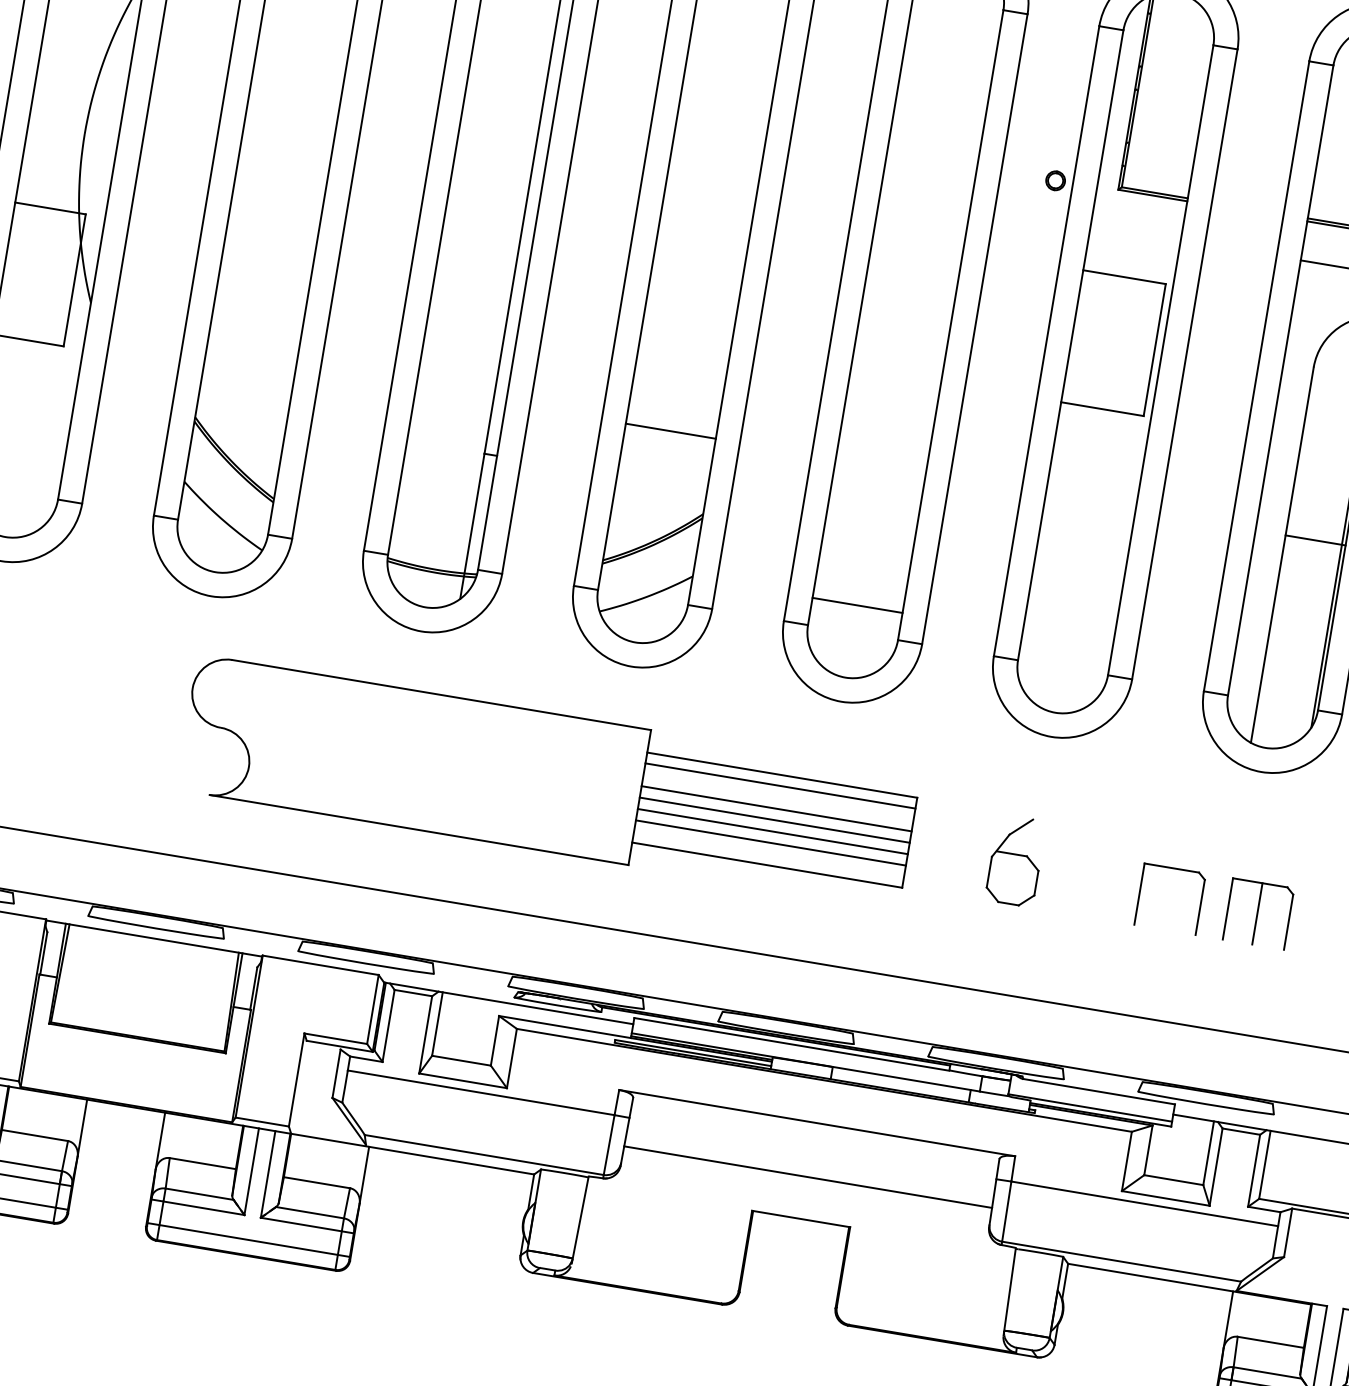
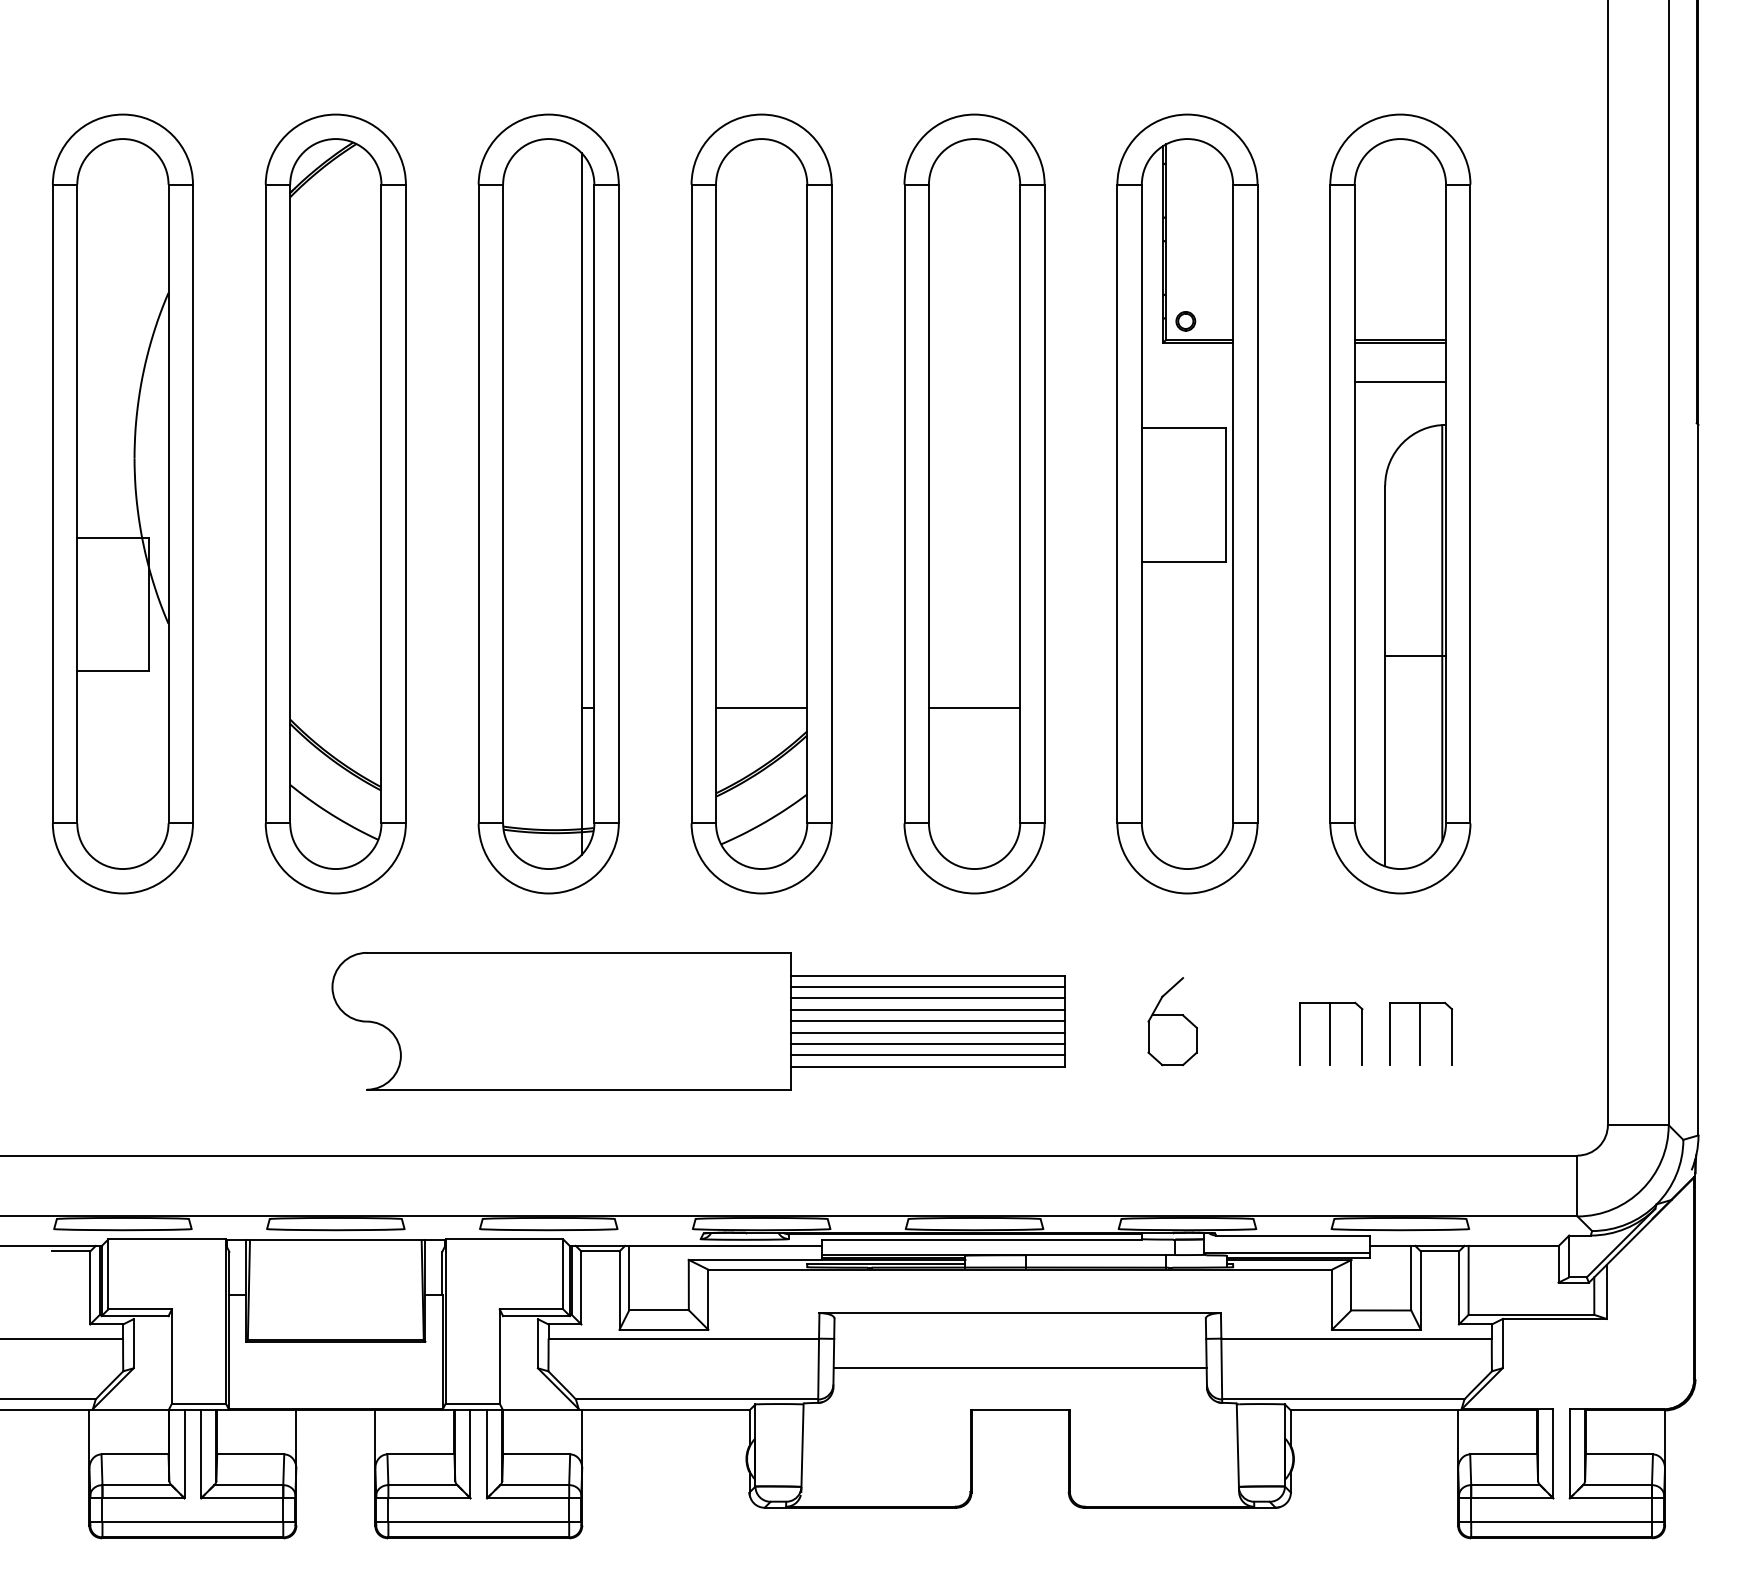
part: (1055, 180) -> (1185, 321), moved
line: (670, 430) -> (761, 707), moved
line: (857, 605) -> (974, 707), moved
line: (778, 797) -> (928, 998), added
line: (769, 853) -> (928, 1055), added
line: (1169, 898) -> (1330, 1033), added

